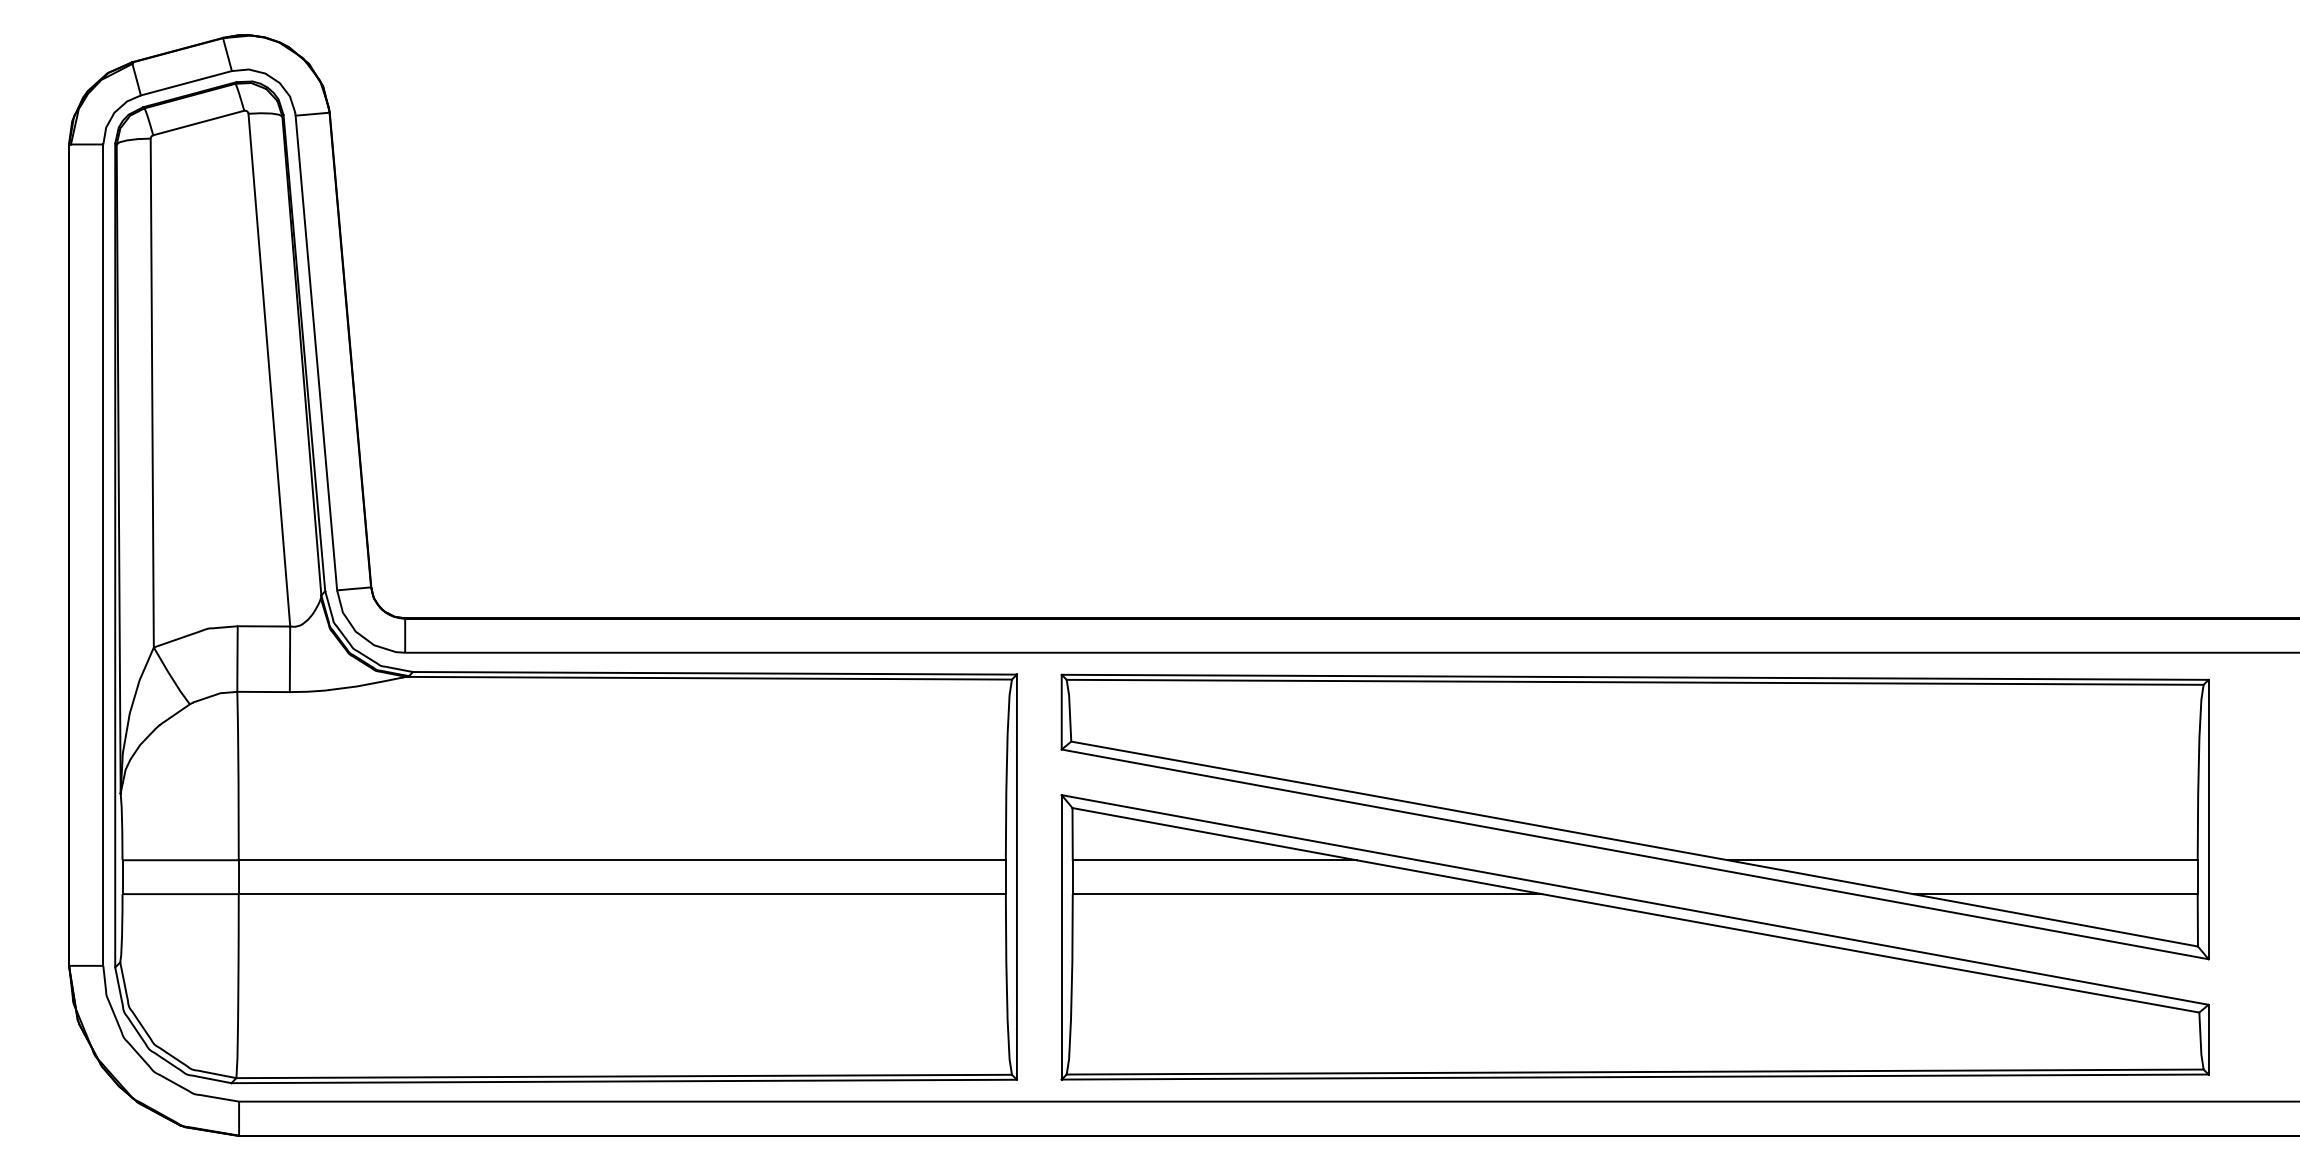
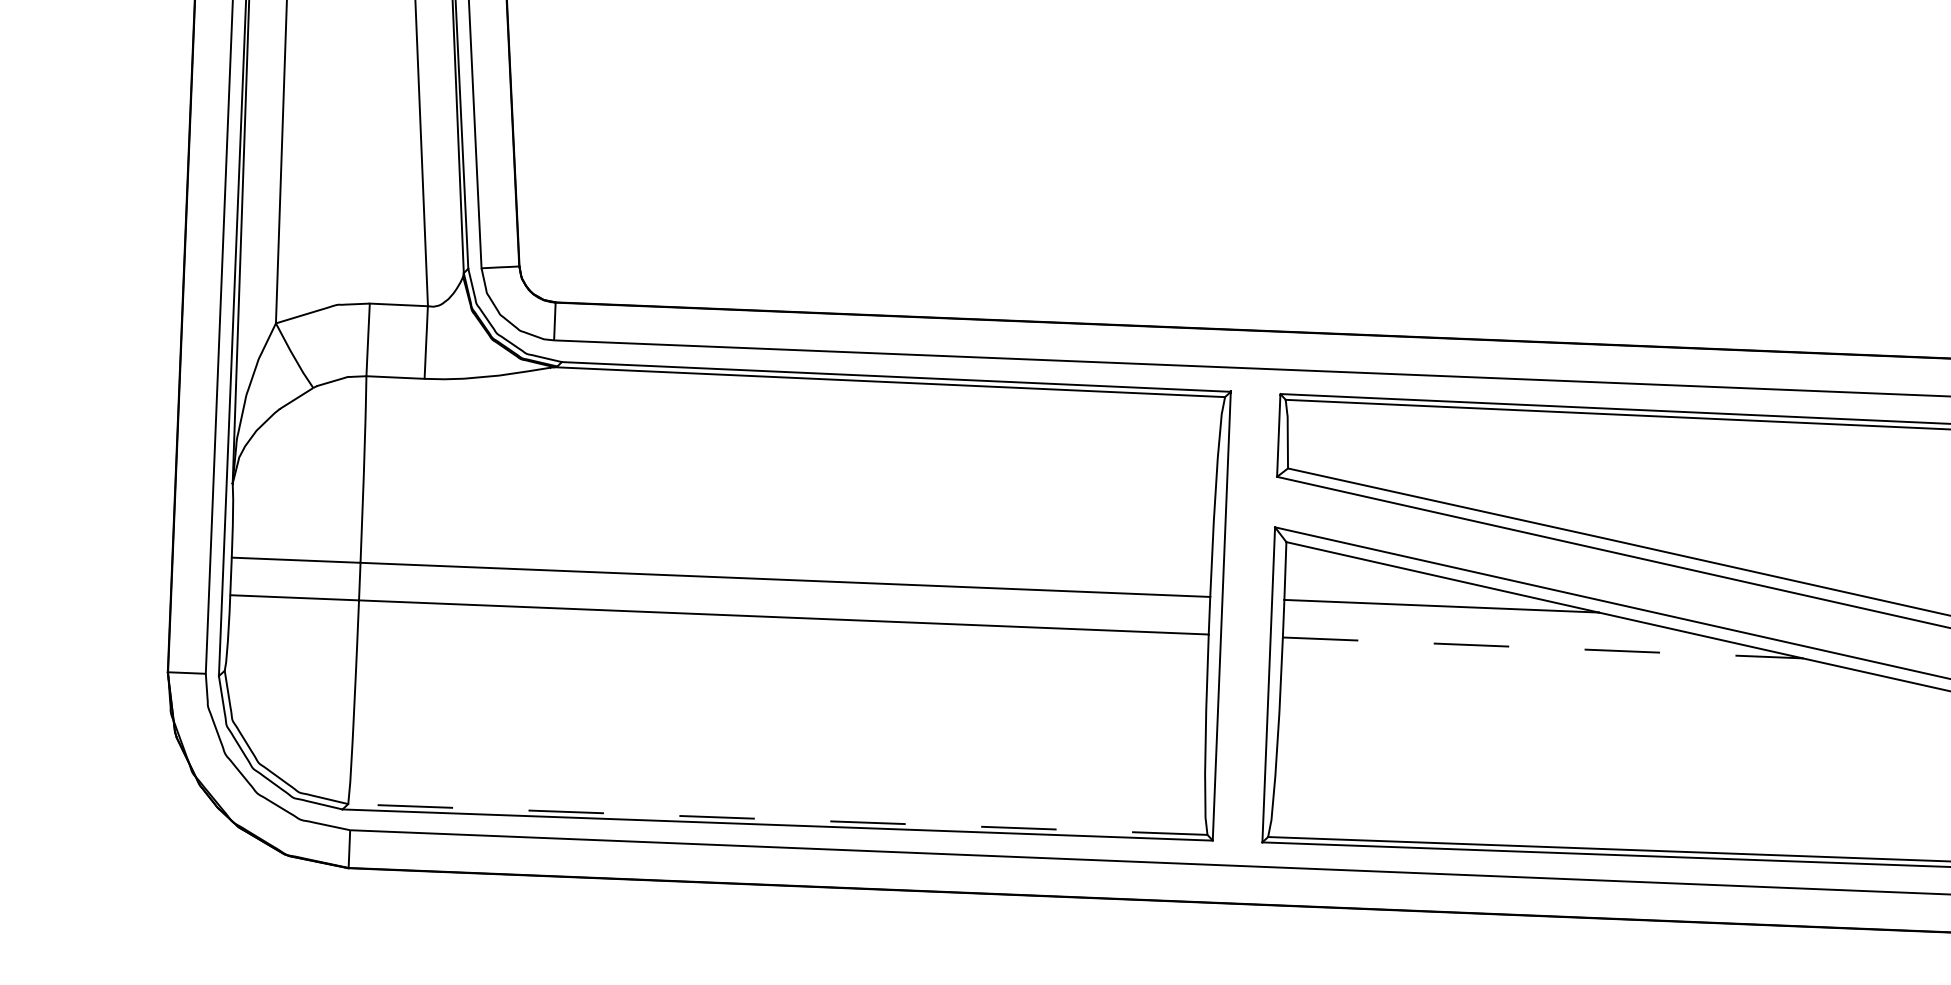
line: (1307, 894) -> (1542, 648), solid -> dashed
line: (624, 1076) -> (778, 819), solid -> dashed

